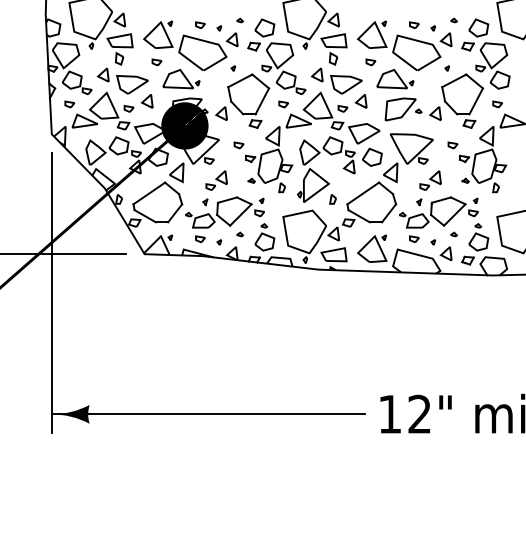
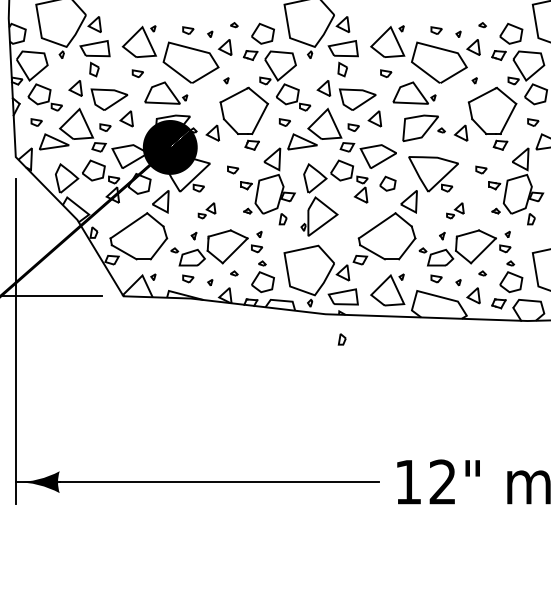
part: (372, 156) -> (387, 182), size x0.7
part: (216, 180) -> (206, 210), size x0.7
part: (430, 180) -> (455, 210), size x0.7
part: (332, 199) -> (341, 339), moved

